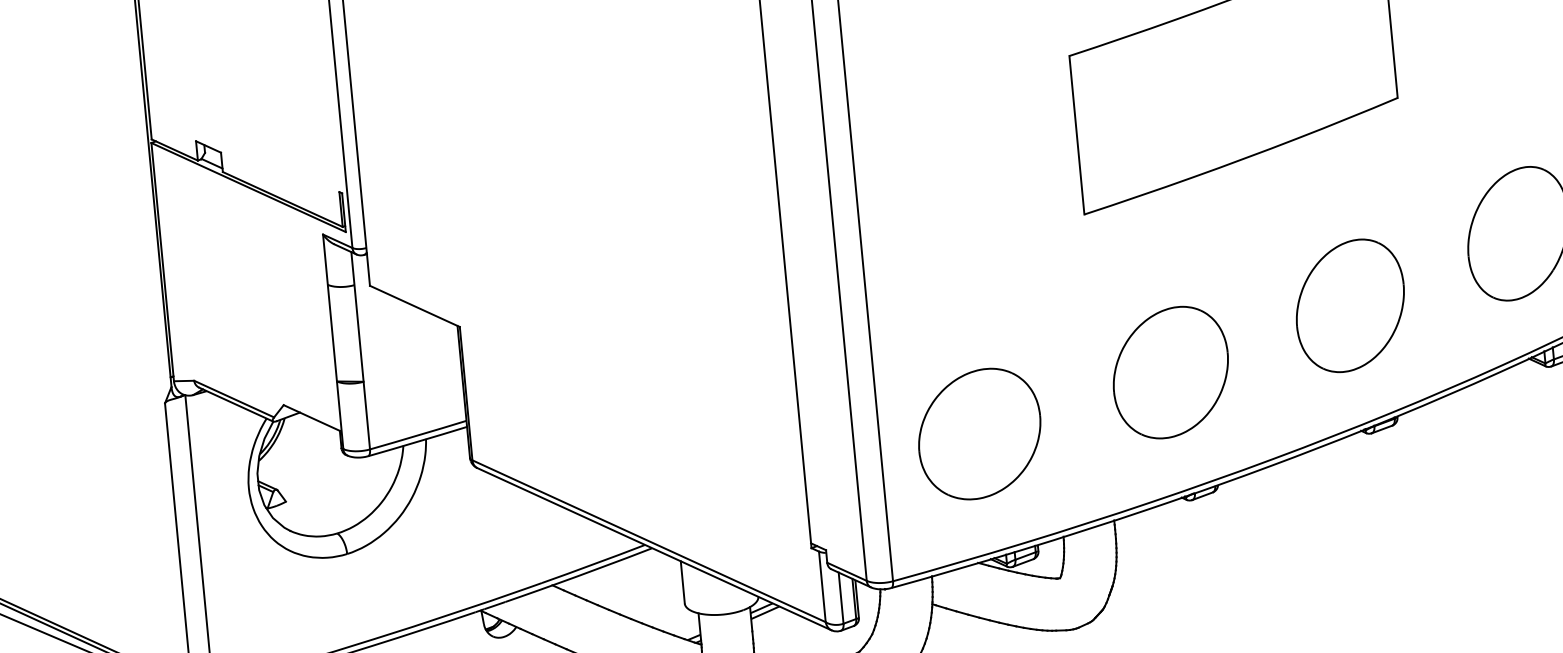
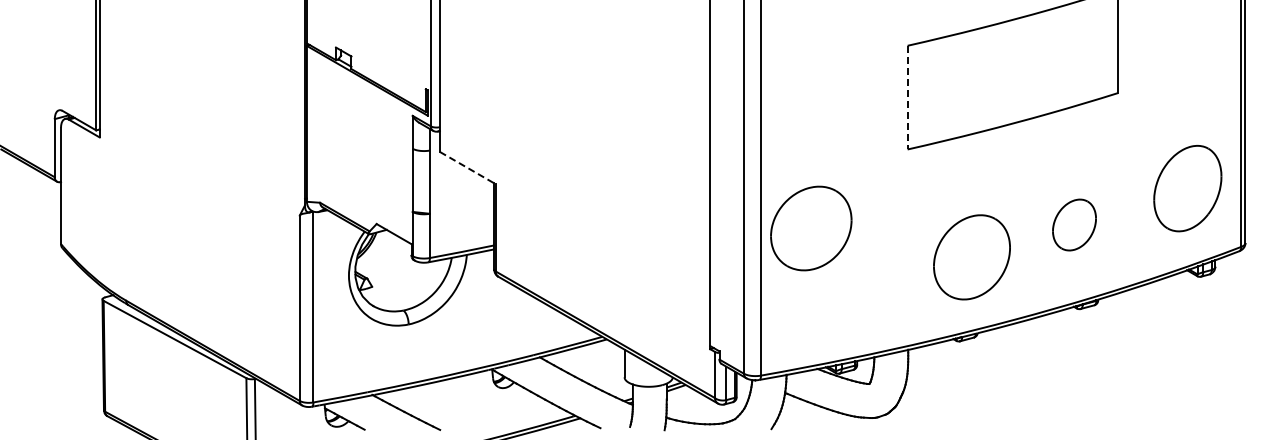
line: (1076, 135) -> (907, 97), solid -> dashed
part: (1350, 305) -> (1074, 224), size x0.6
line: (416, 306) -> (468, 168), solid -> dashed
part: (1170, 372) -> (971, 257), moved
part: (980, 434) -> (811, 228), moved

